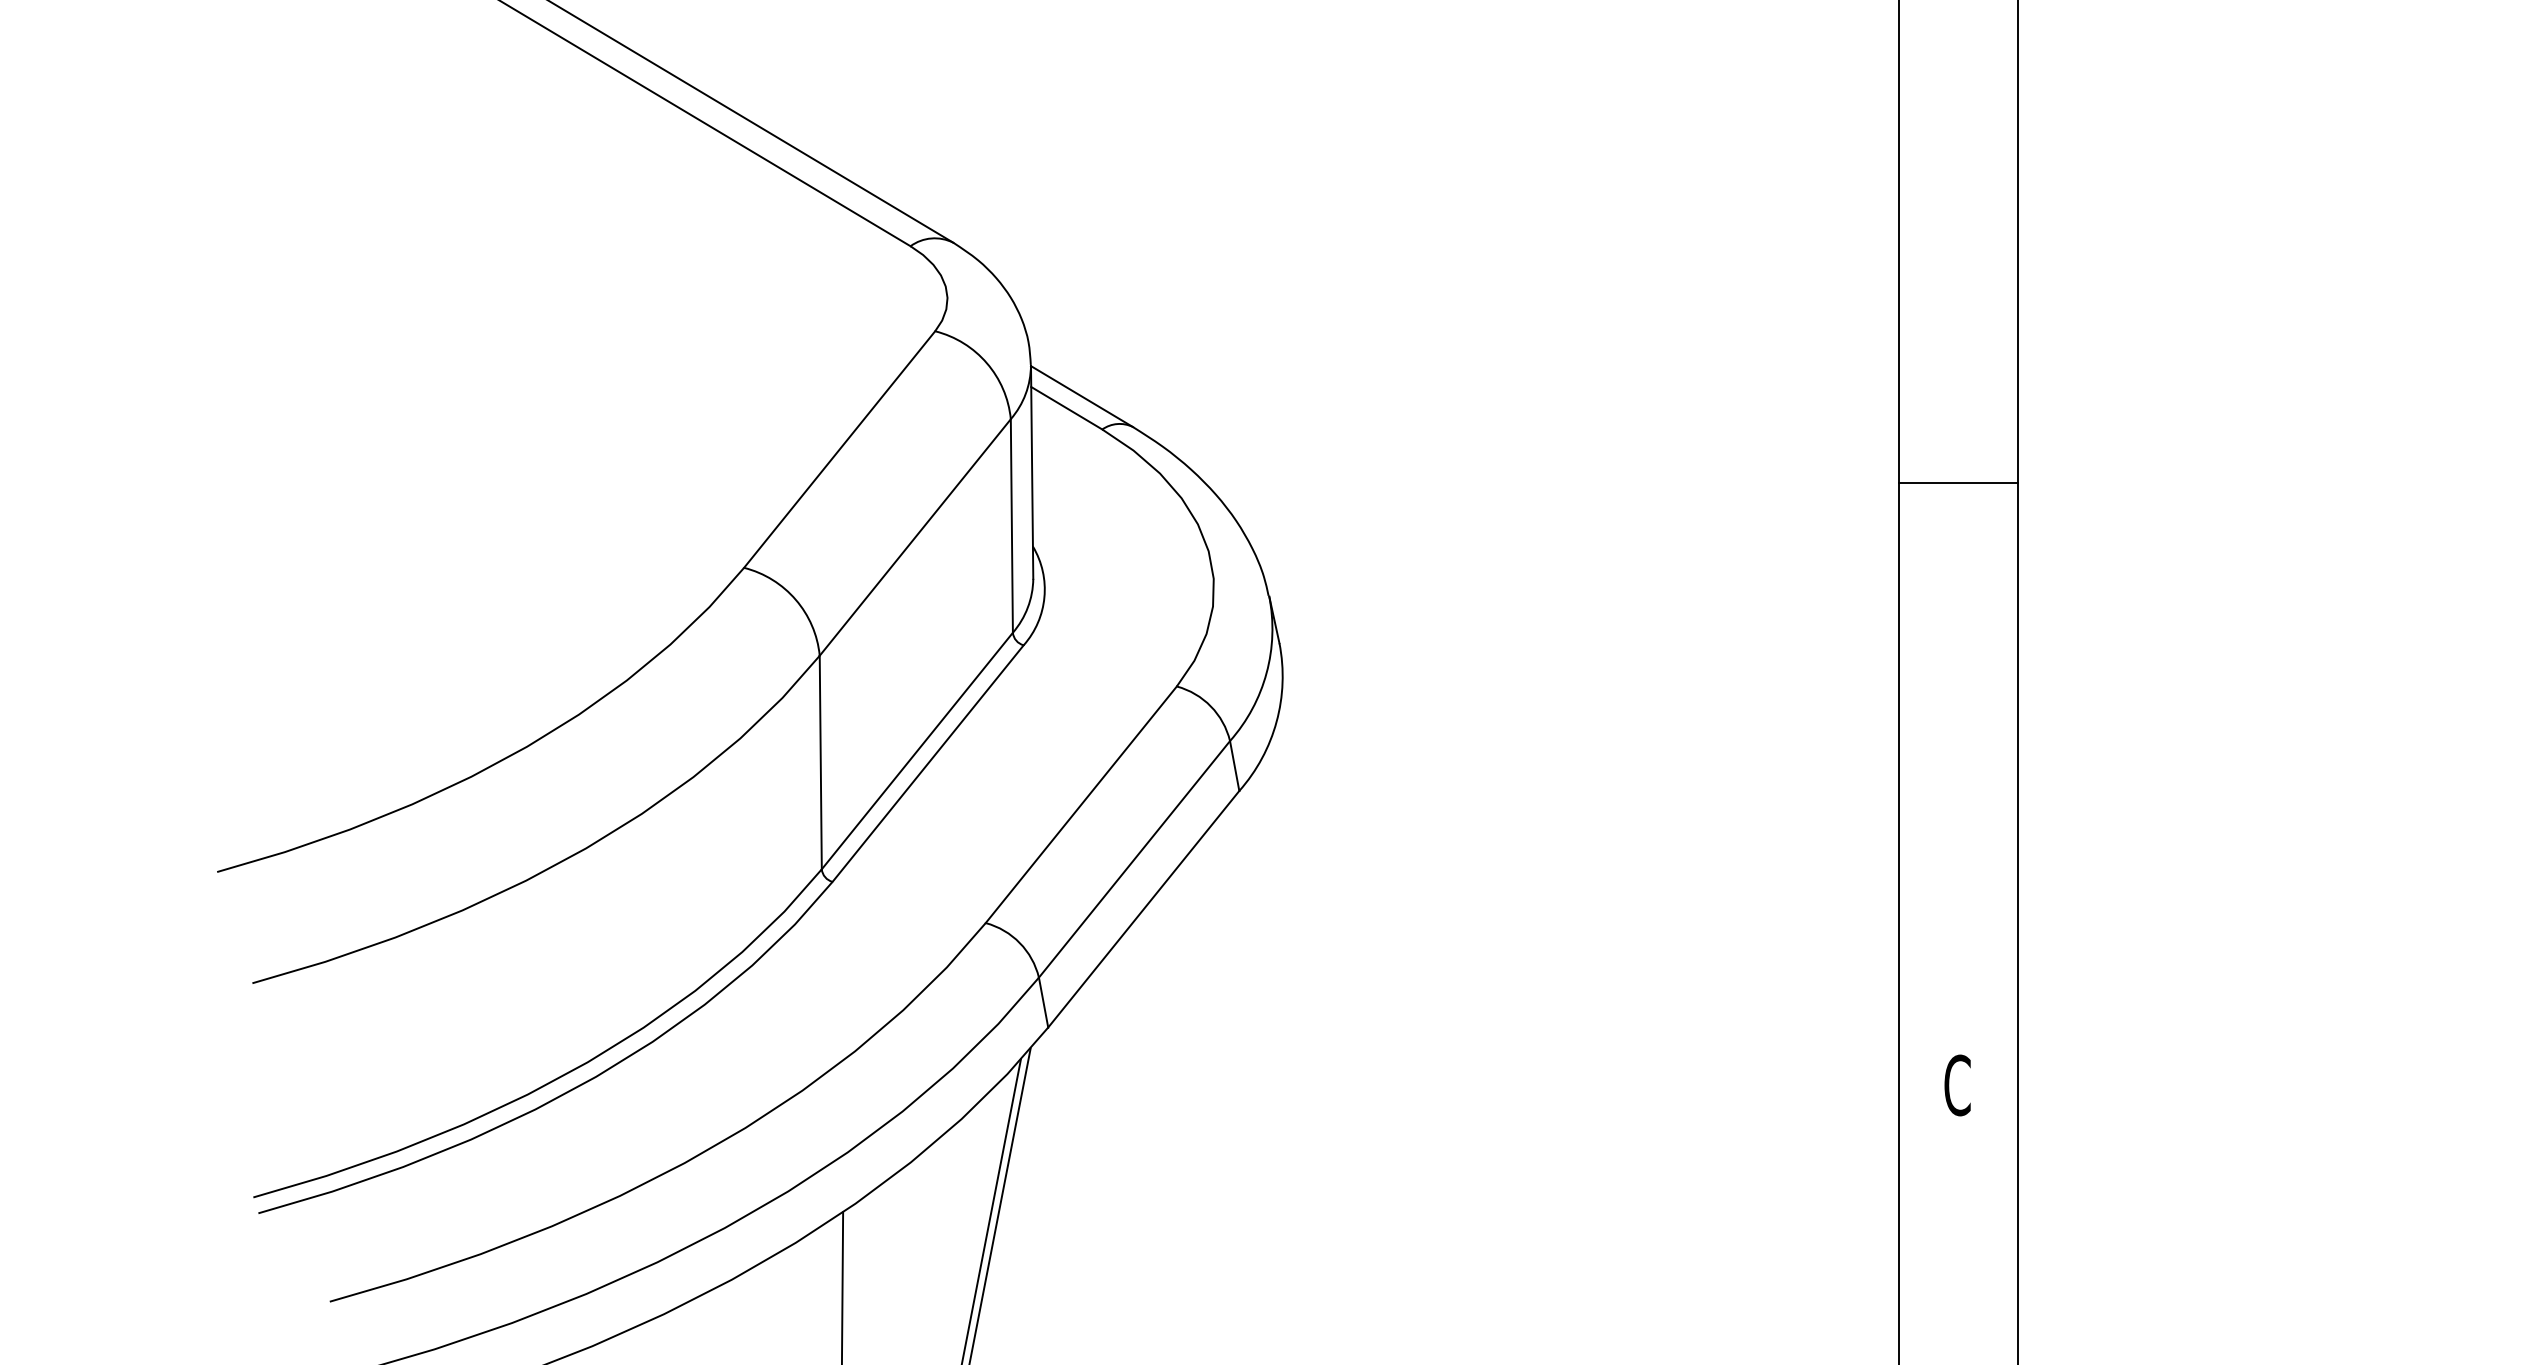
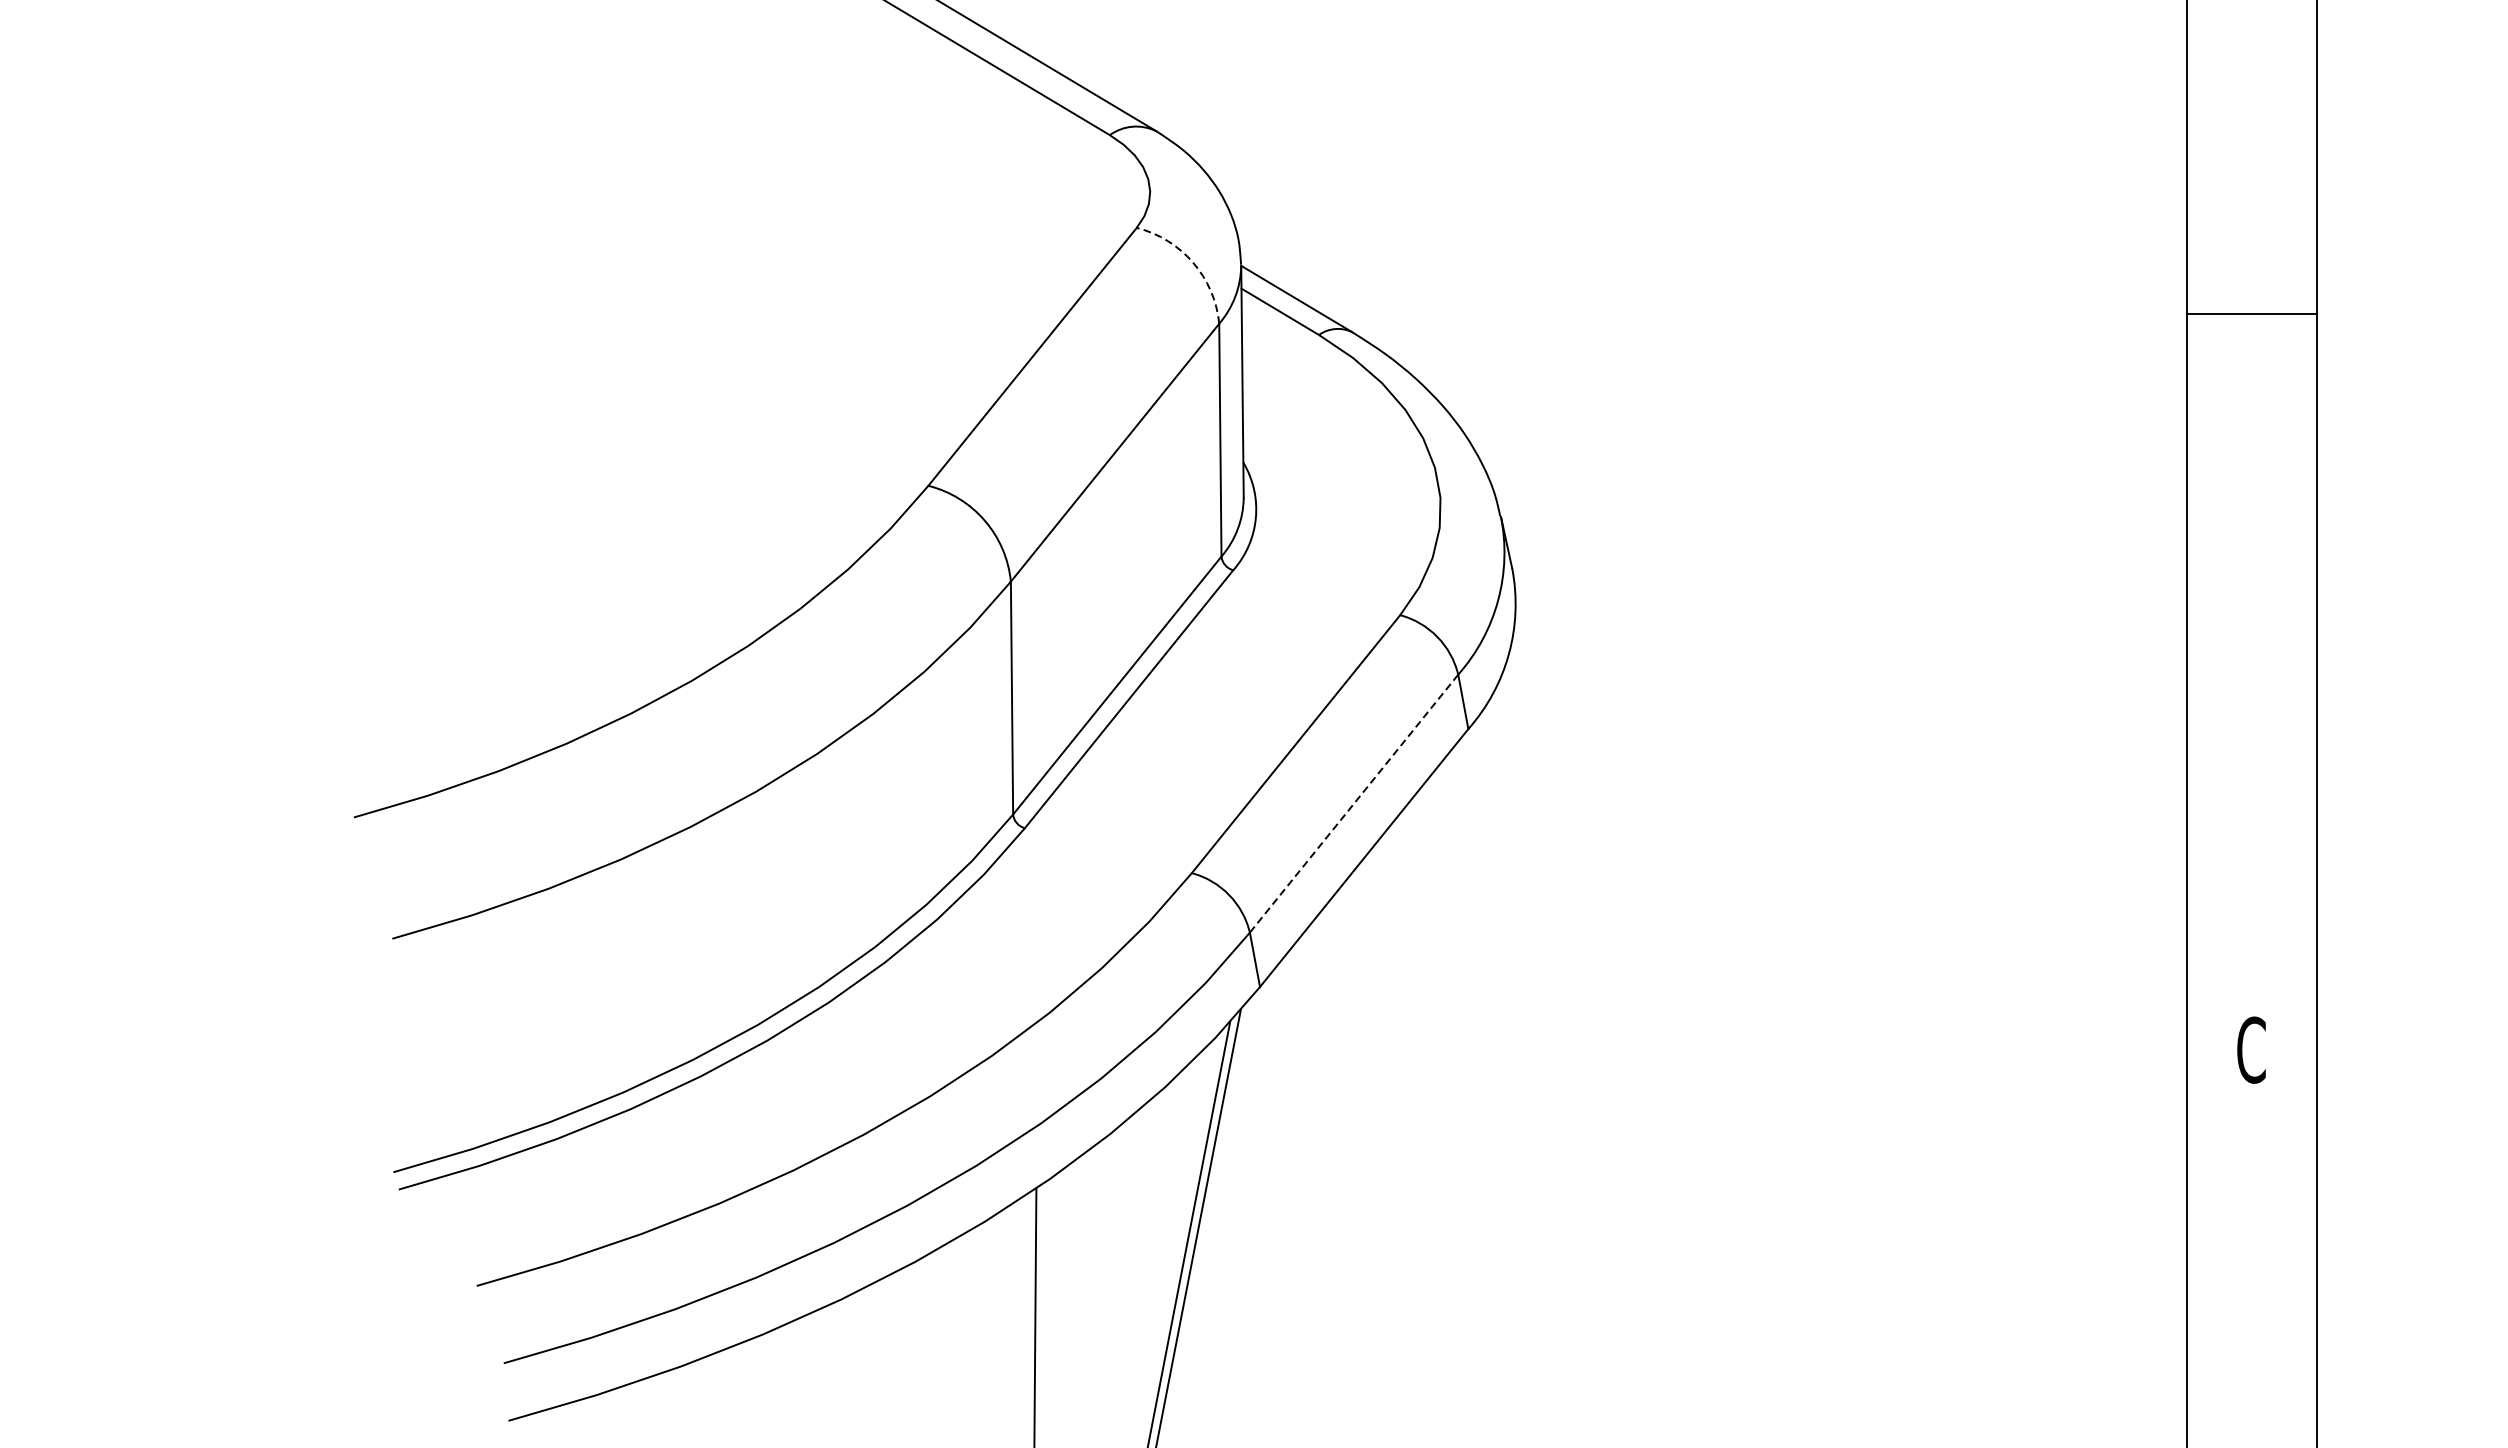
arc: (986, 363) -> (1192, 263), solid -> dashed
line: (1957, 482) -> (2251, 314), moved
line: (1134, 859) -> (1354, 803), solid -> dashed

